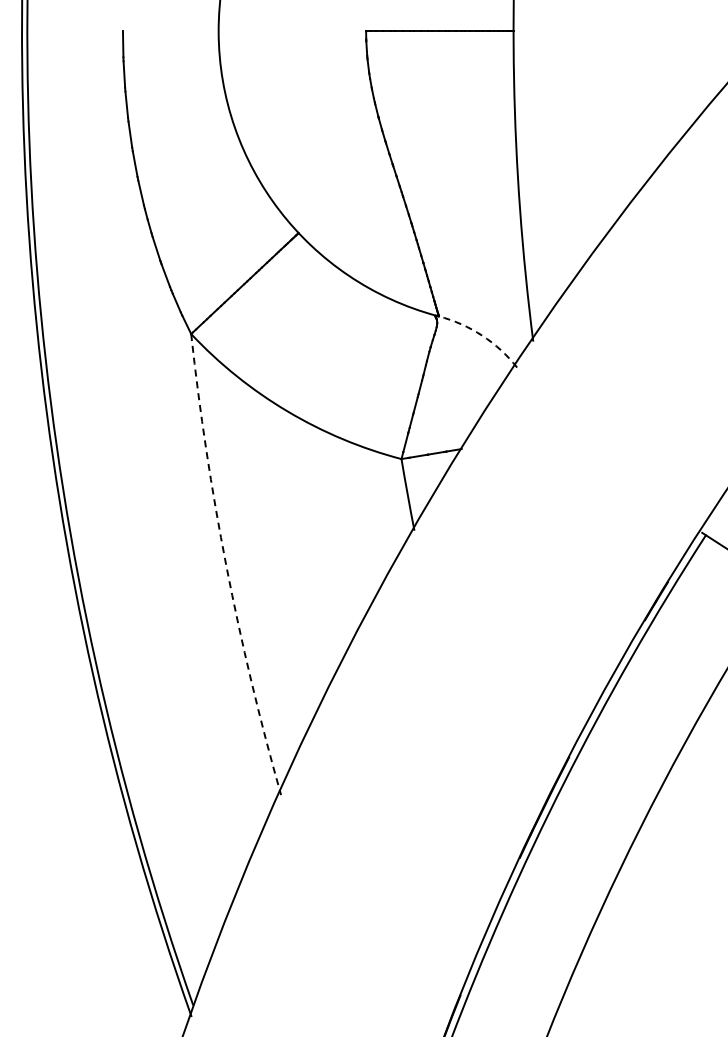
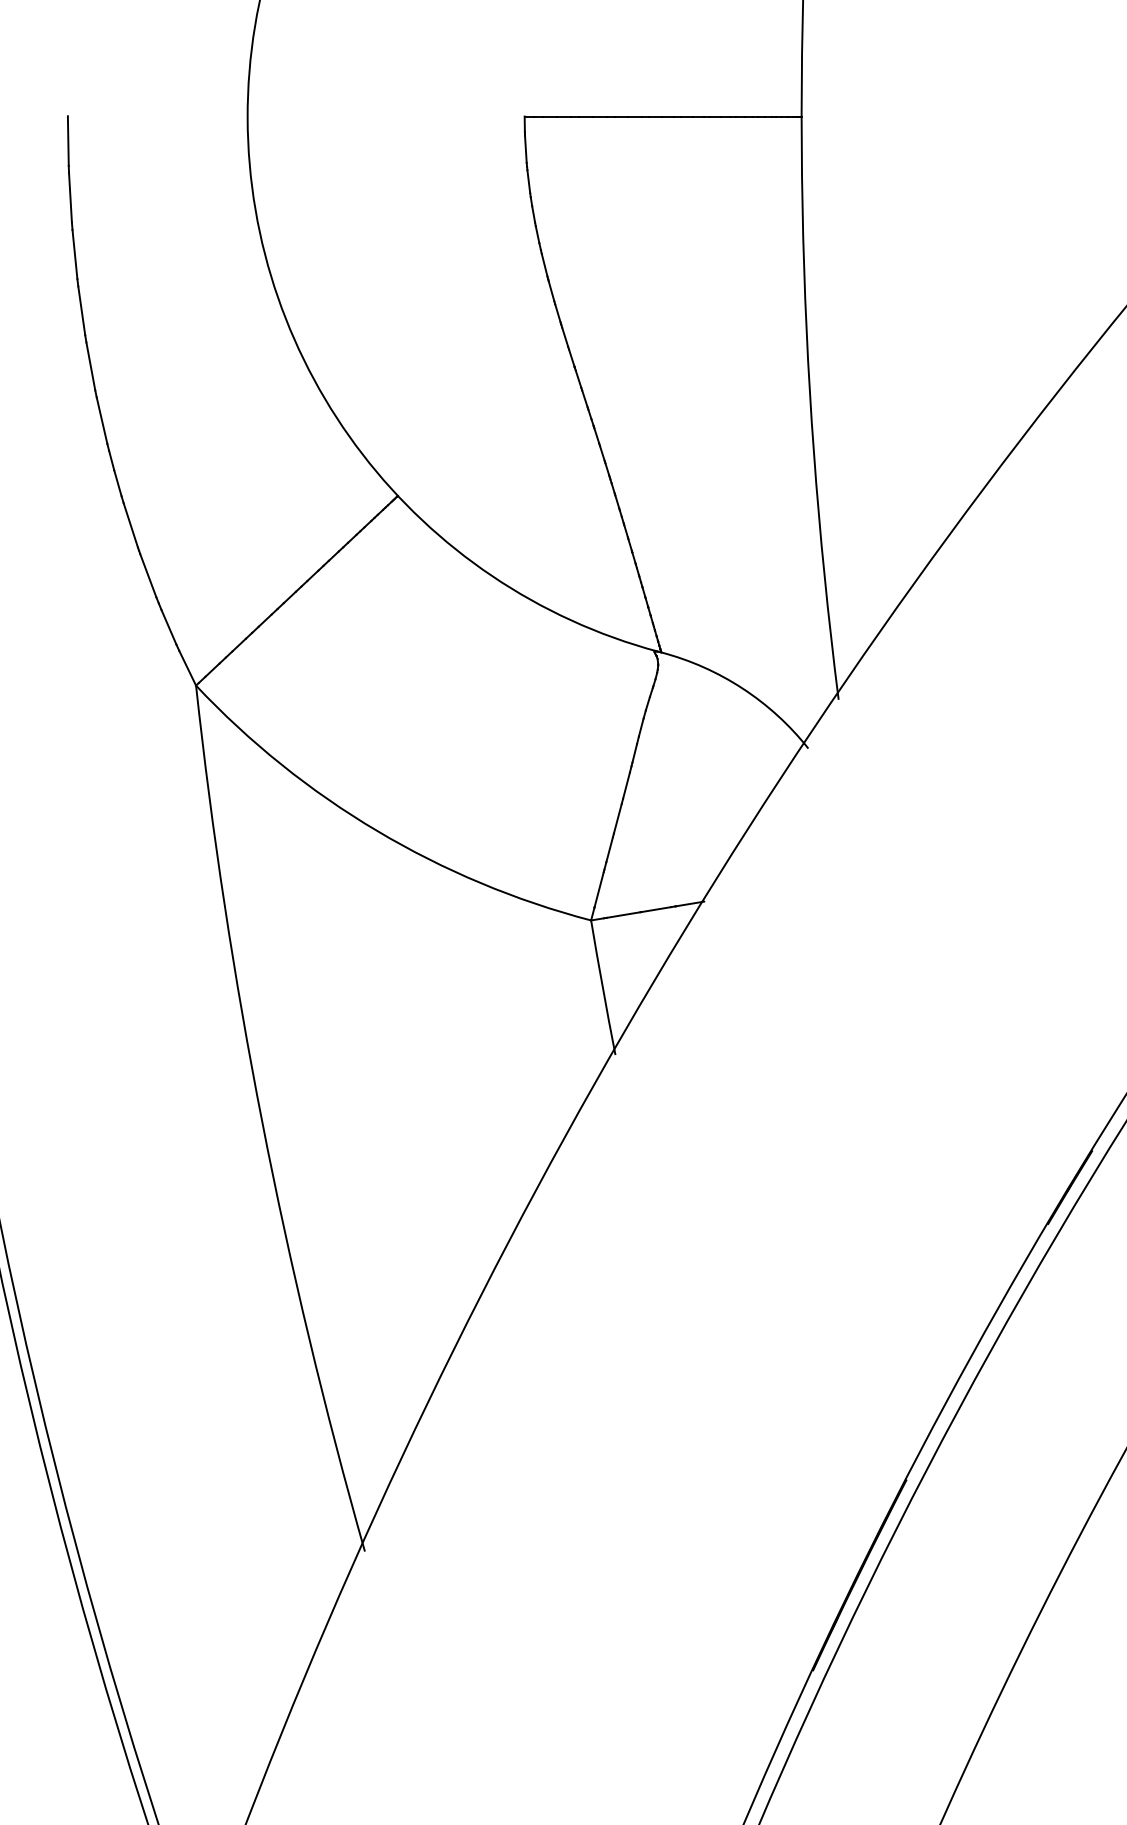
arc: (482, 335) -> (743, 688), dashed -> solid
arc: (226, 566) -> (262, 1122), dashed -> solid

